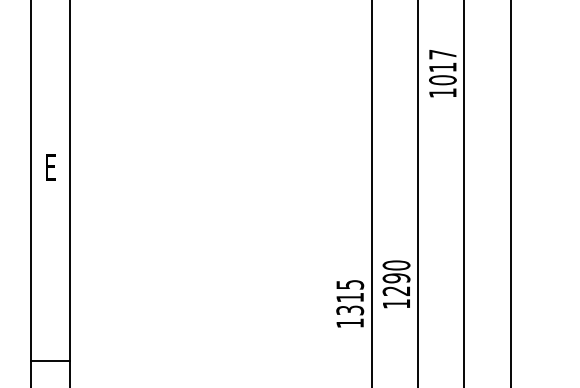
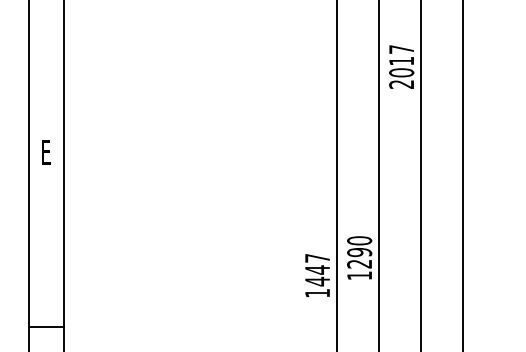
text: (442, 93) -> (401, 84), 1017 -> 2017
text: (350, 298) -> (317, 270), 1315 -> 1447

